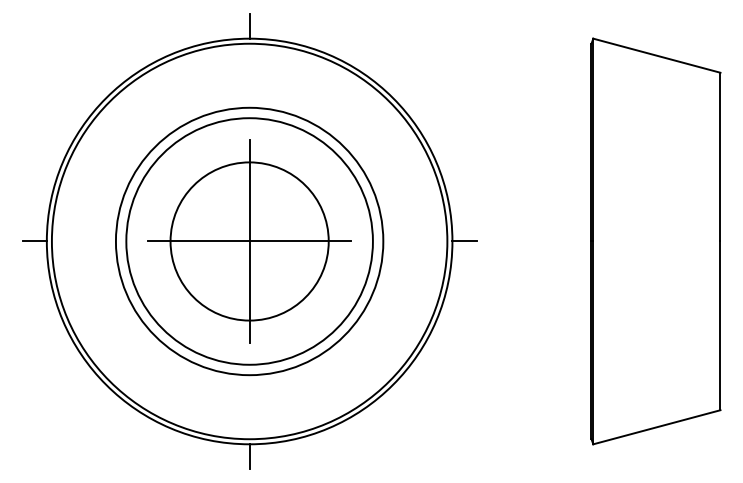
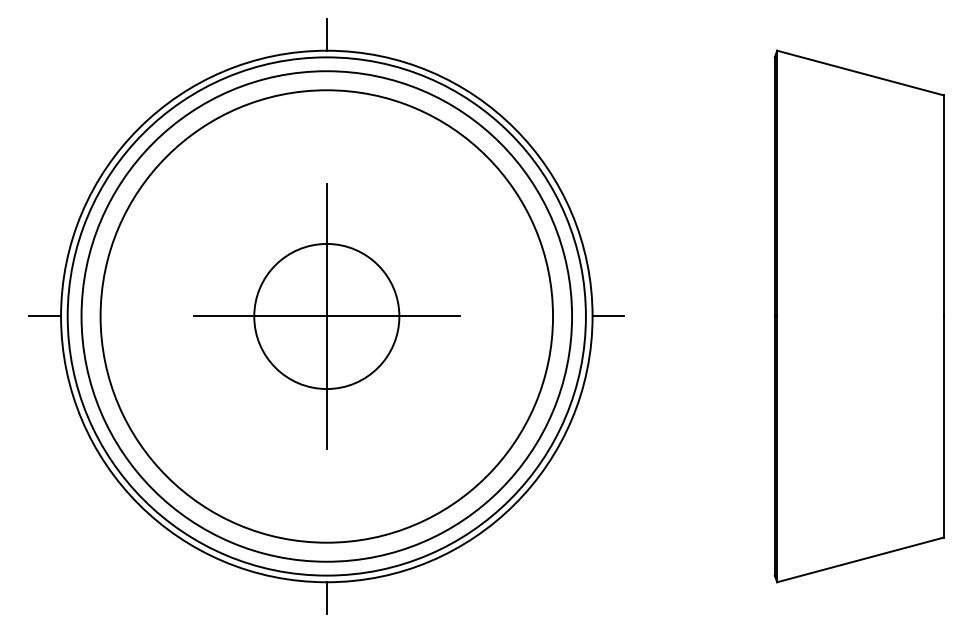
circle: (249, 241) -> (326, 316), size x0.7
circle: (249, 241) -> (326, 316), size x1.4
circle: (249, 241) -> (326, 316), size x1.4

